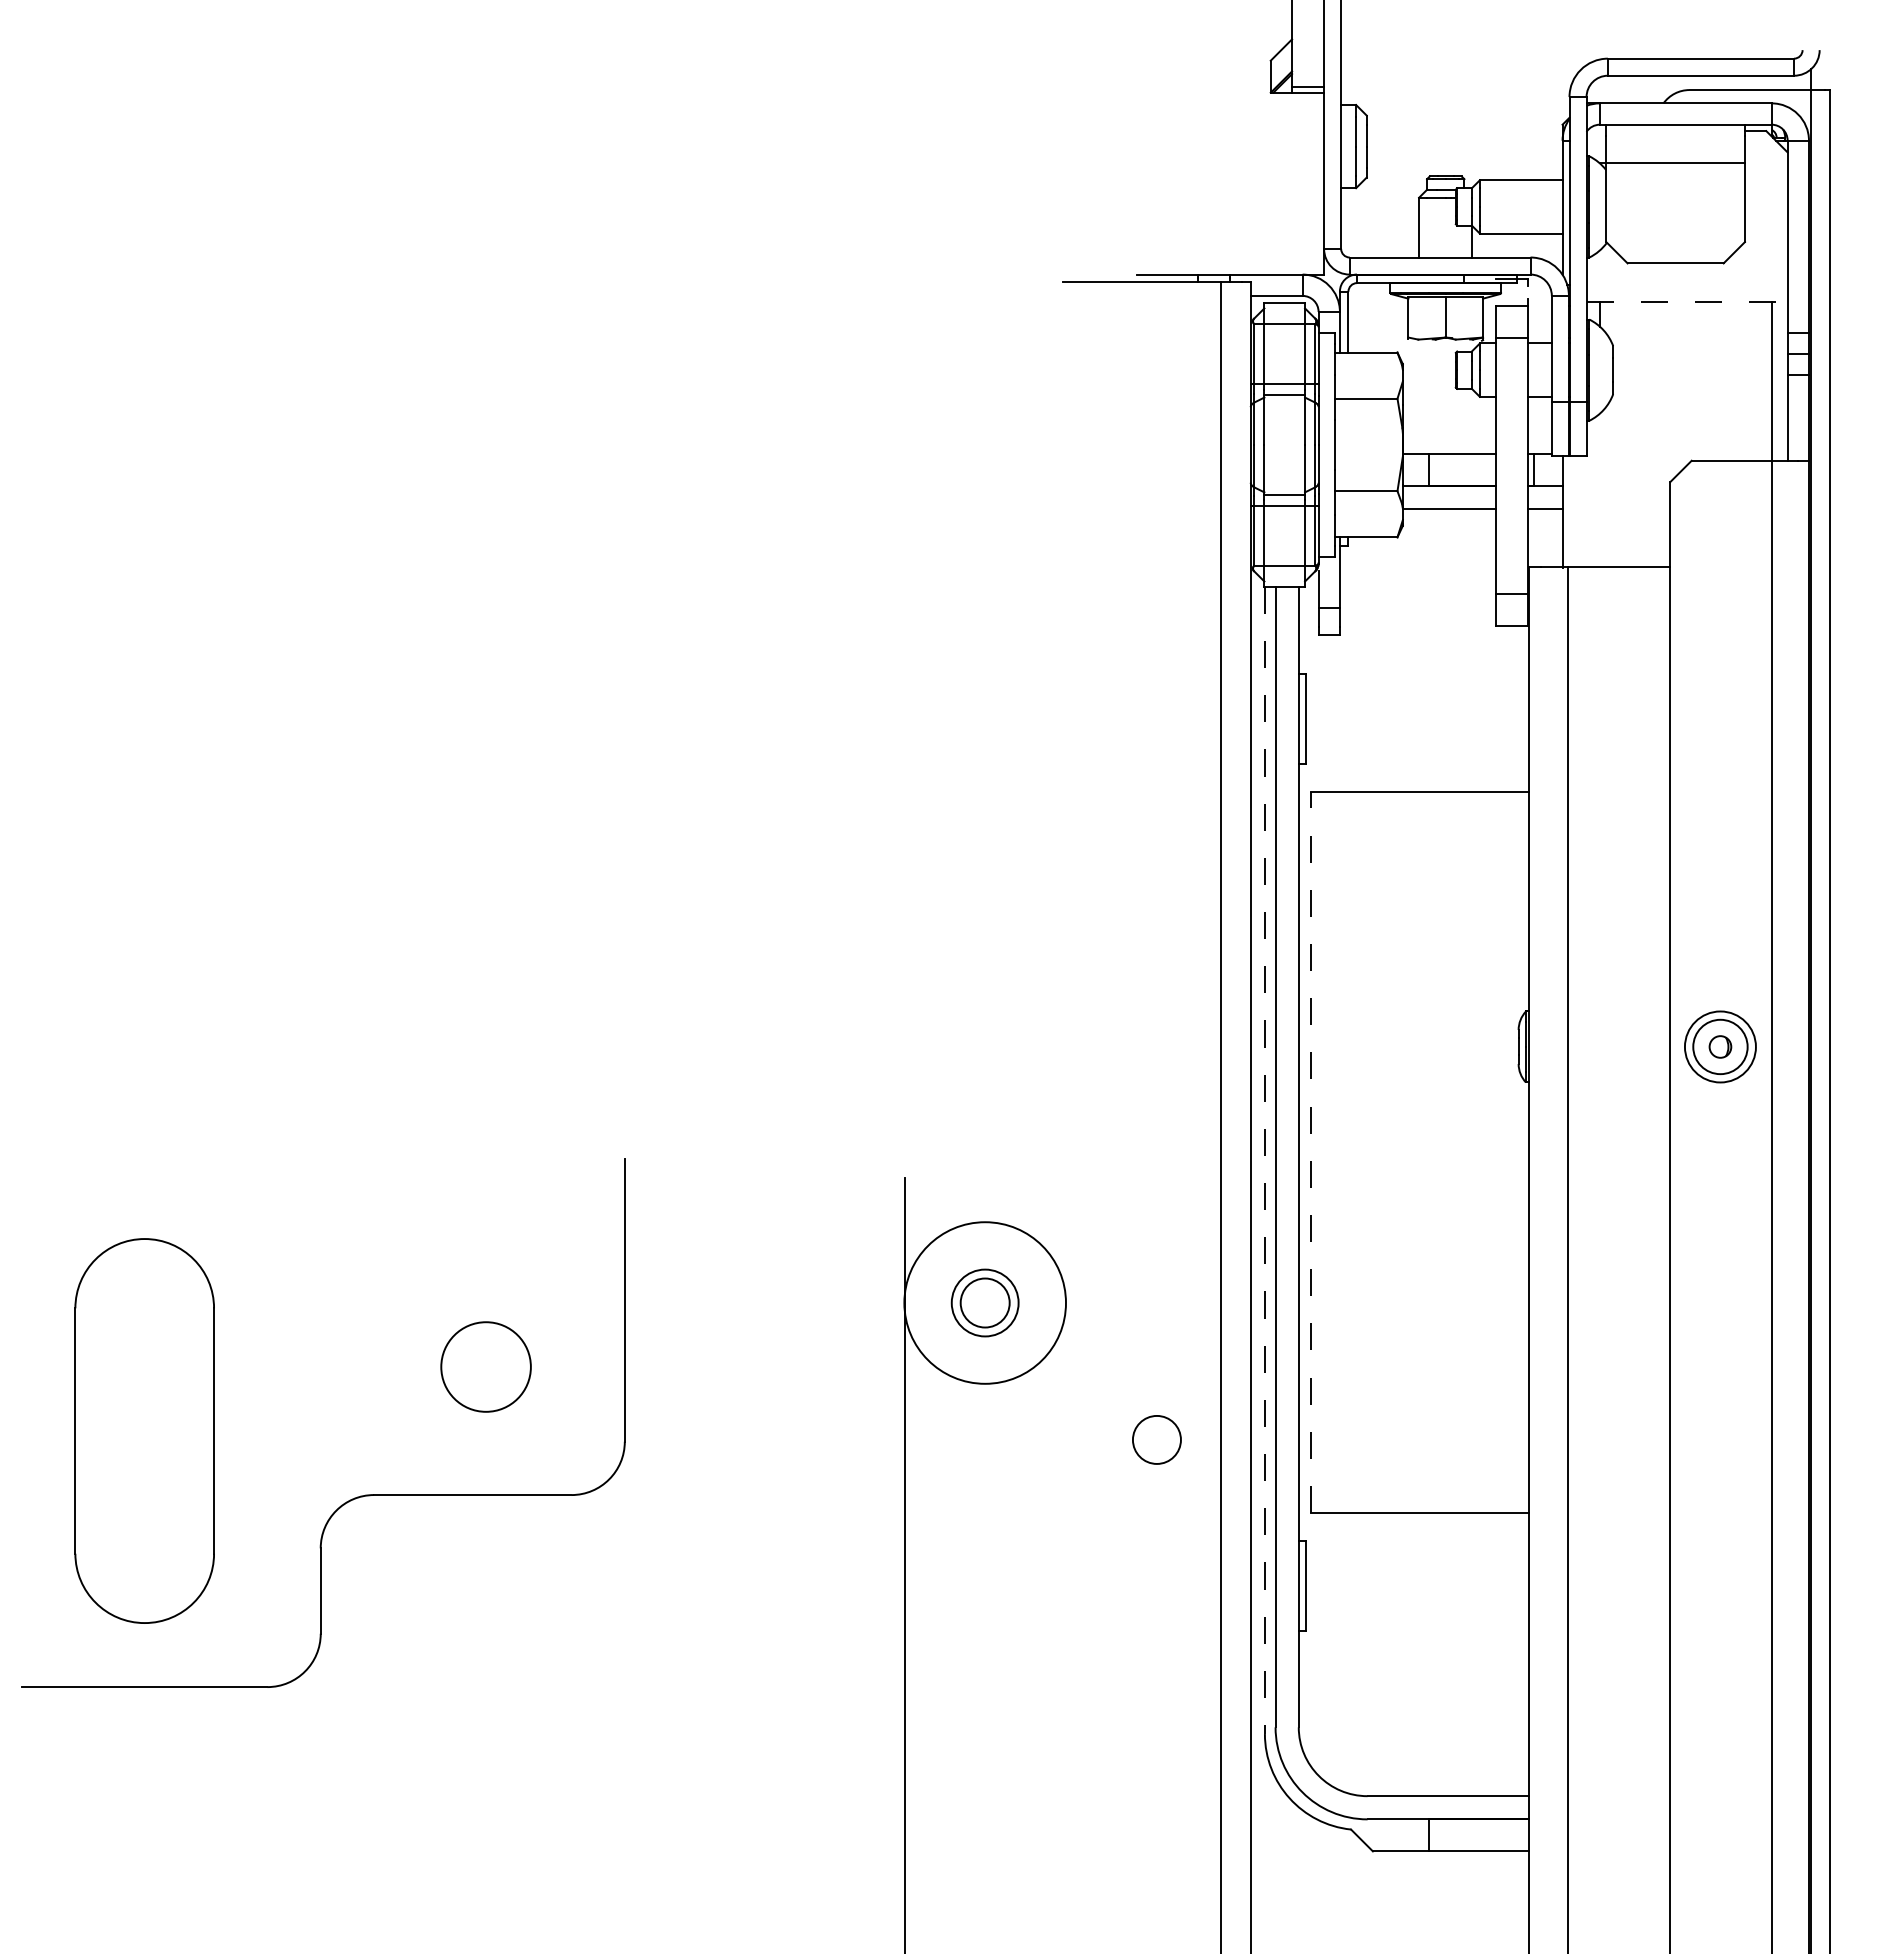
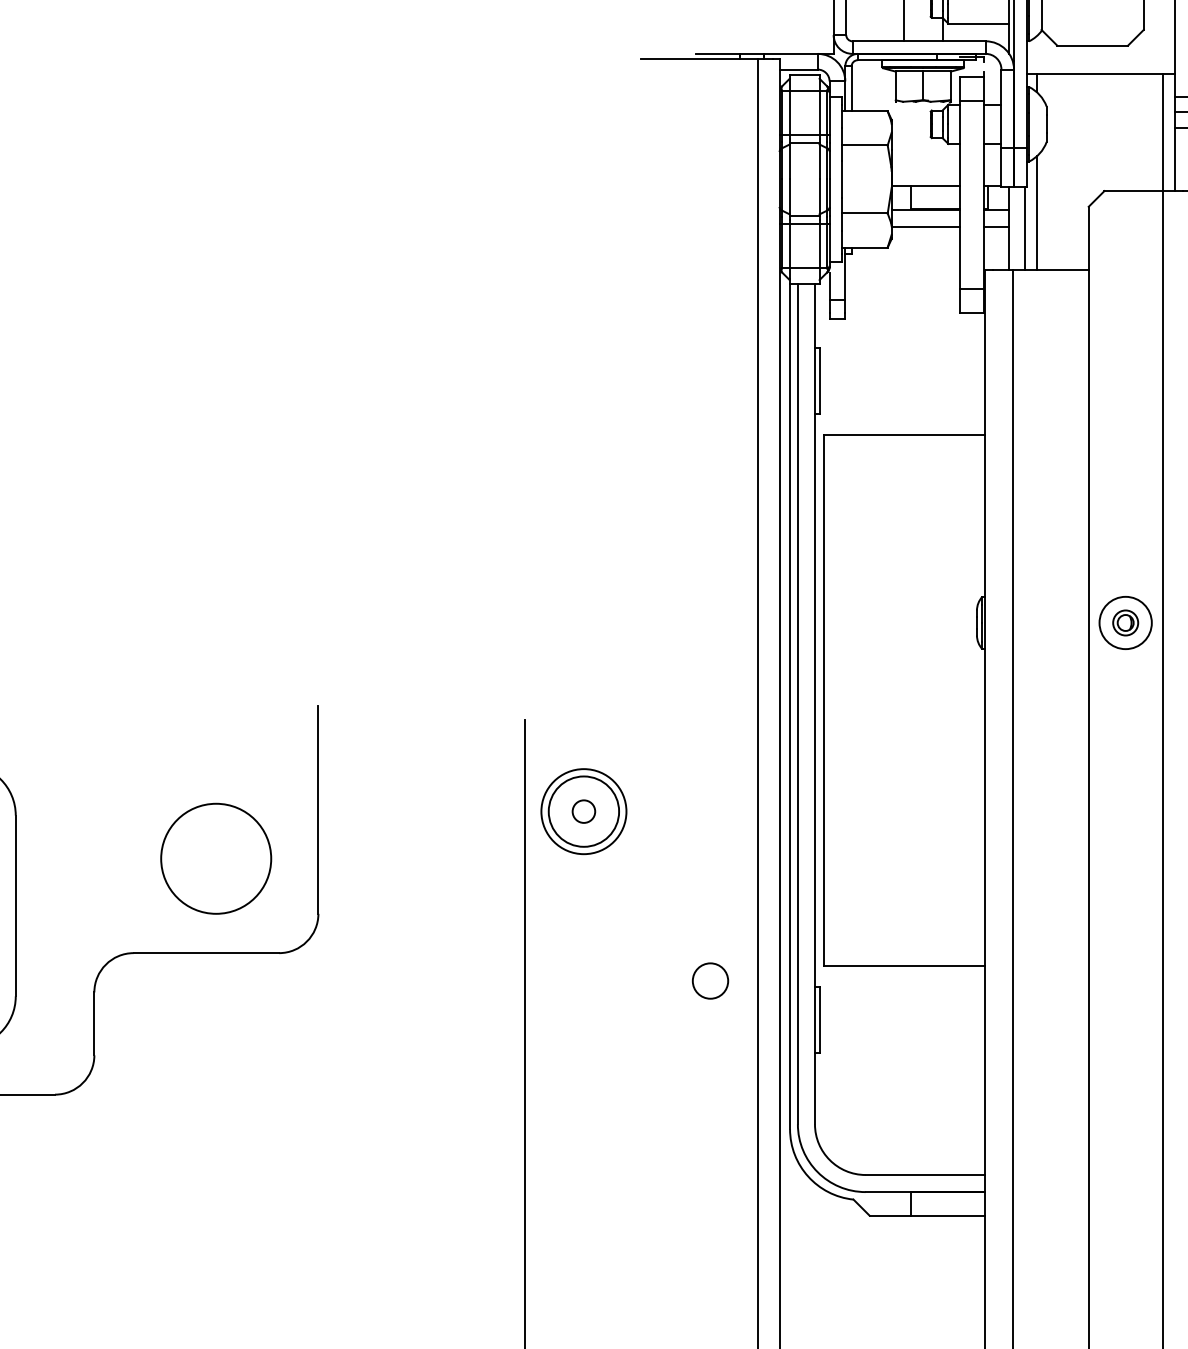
line: (1687, 301) -> (1101, 73), dashed -> solid
line: (1599, 490) -> (1036, 212), added
line: (1583, 511) -> (1024, 228), added
circle: (1720, 1046) -> (1125, 622), size x0.62
line: (1310, 1152) -> (823, 700), dashed -> solid
line: (1264, 1160) -> (789, 706), dashed -> solid
circle: (984, 1302) -> (583, 811), size x0.62
circle: (984, 1302) -> (583, 811), size x0.71
circle: (984, 1302) -> (583, 811), size x1.43
circle: (485, 1366) -> (215, 858), size x1.67
circle: (1156, 1439) -> (710, 980), moved

